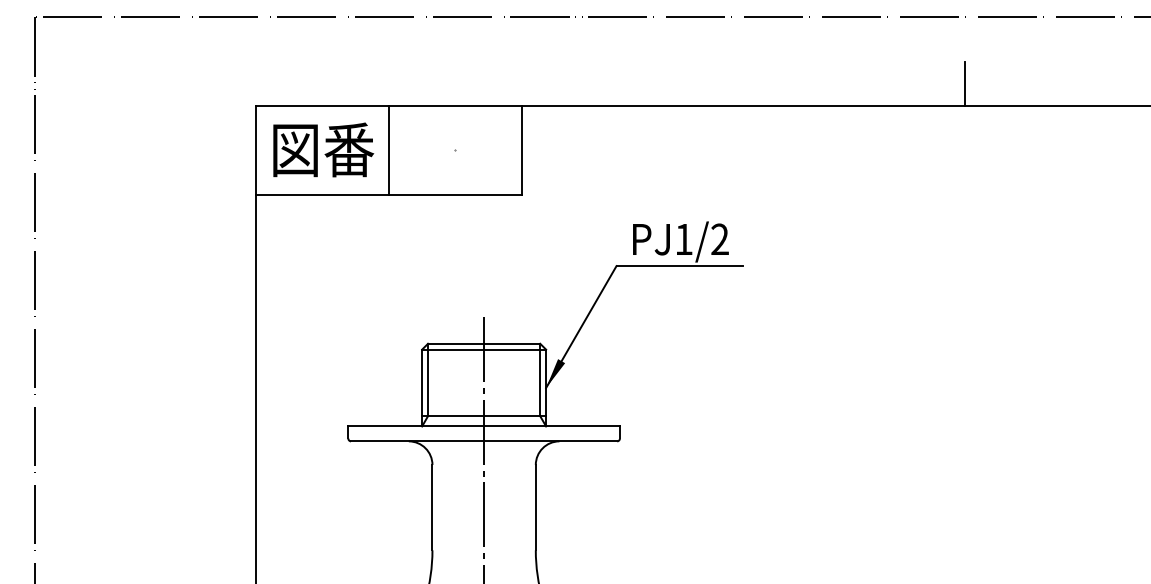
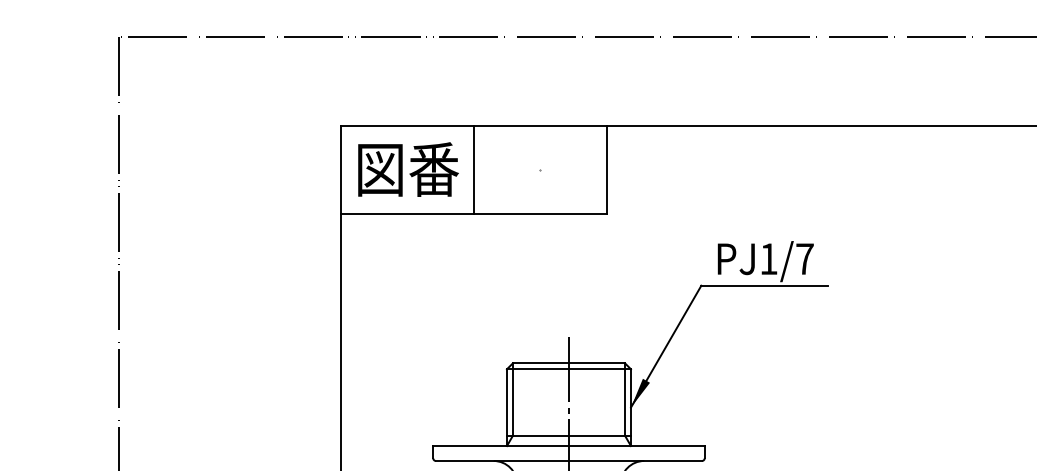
text: (719, 238) -> (804, 258), PJ1/2 -> PJ1/7

